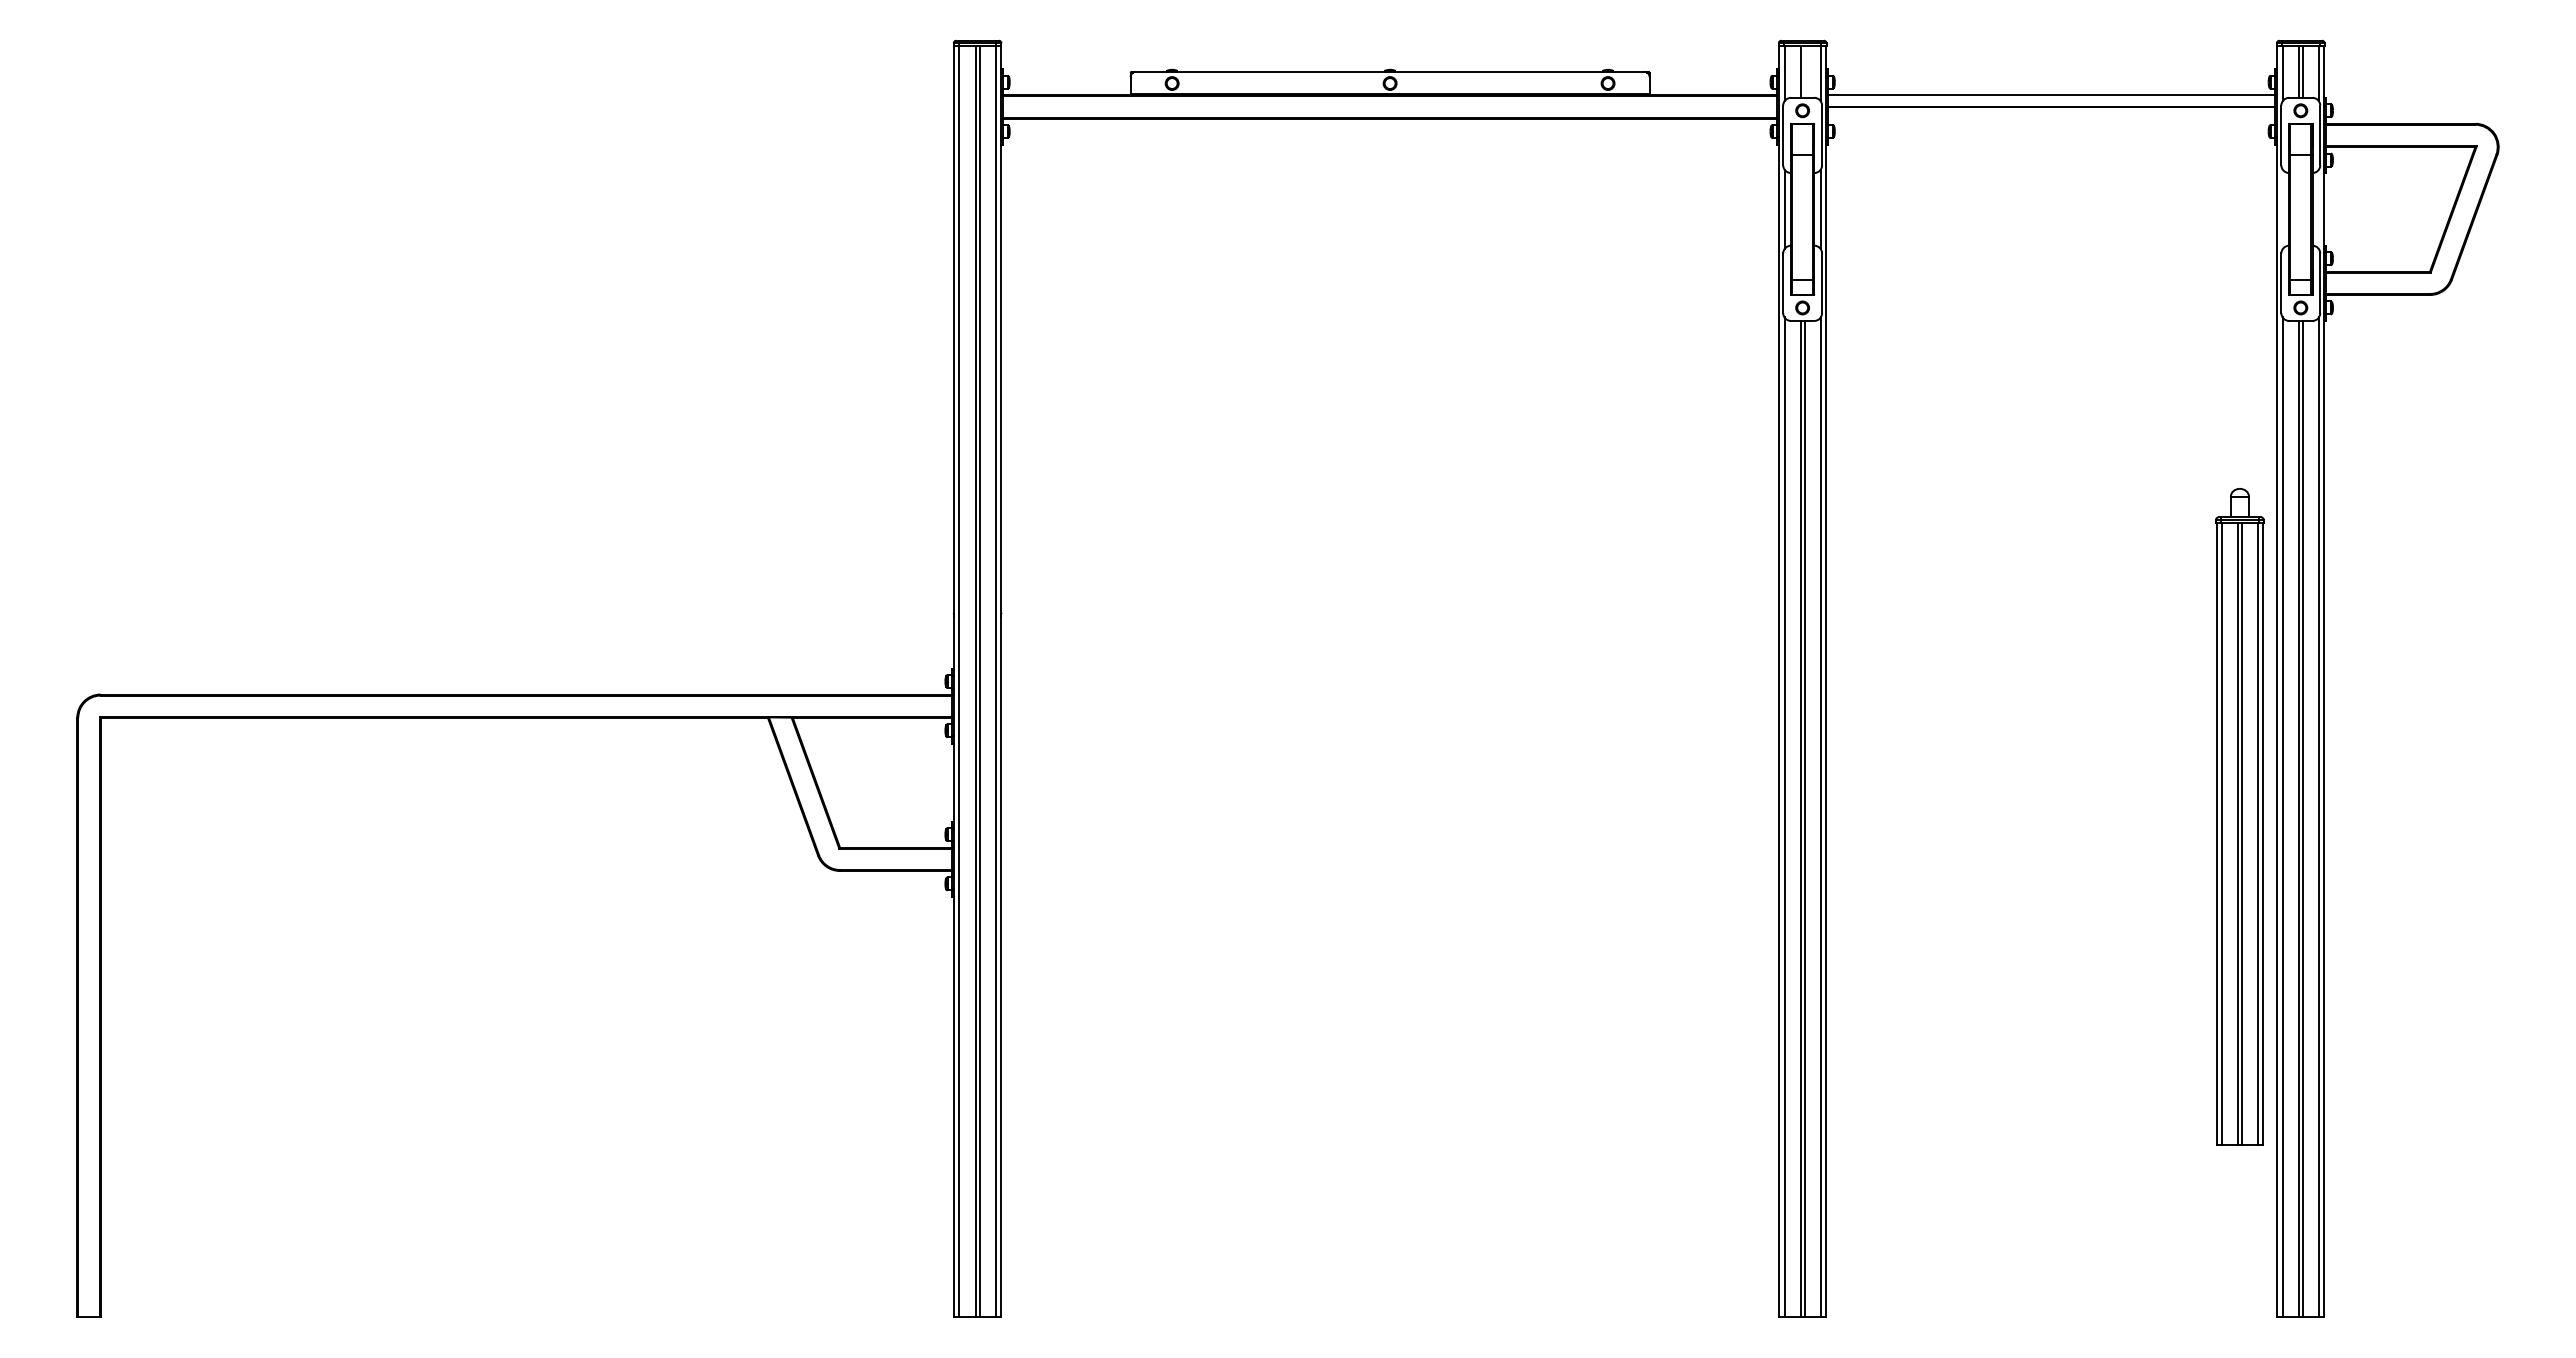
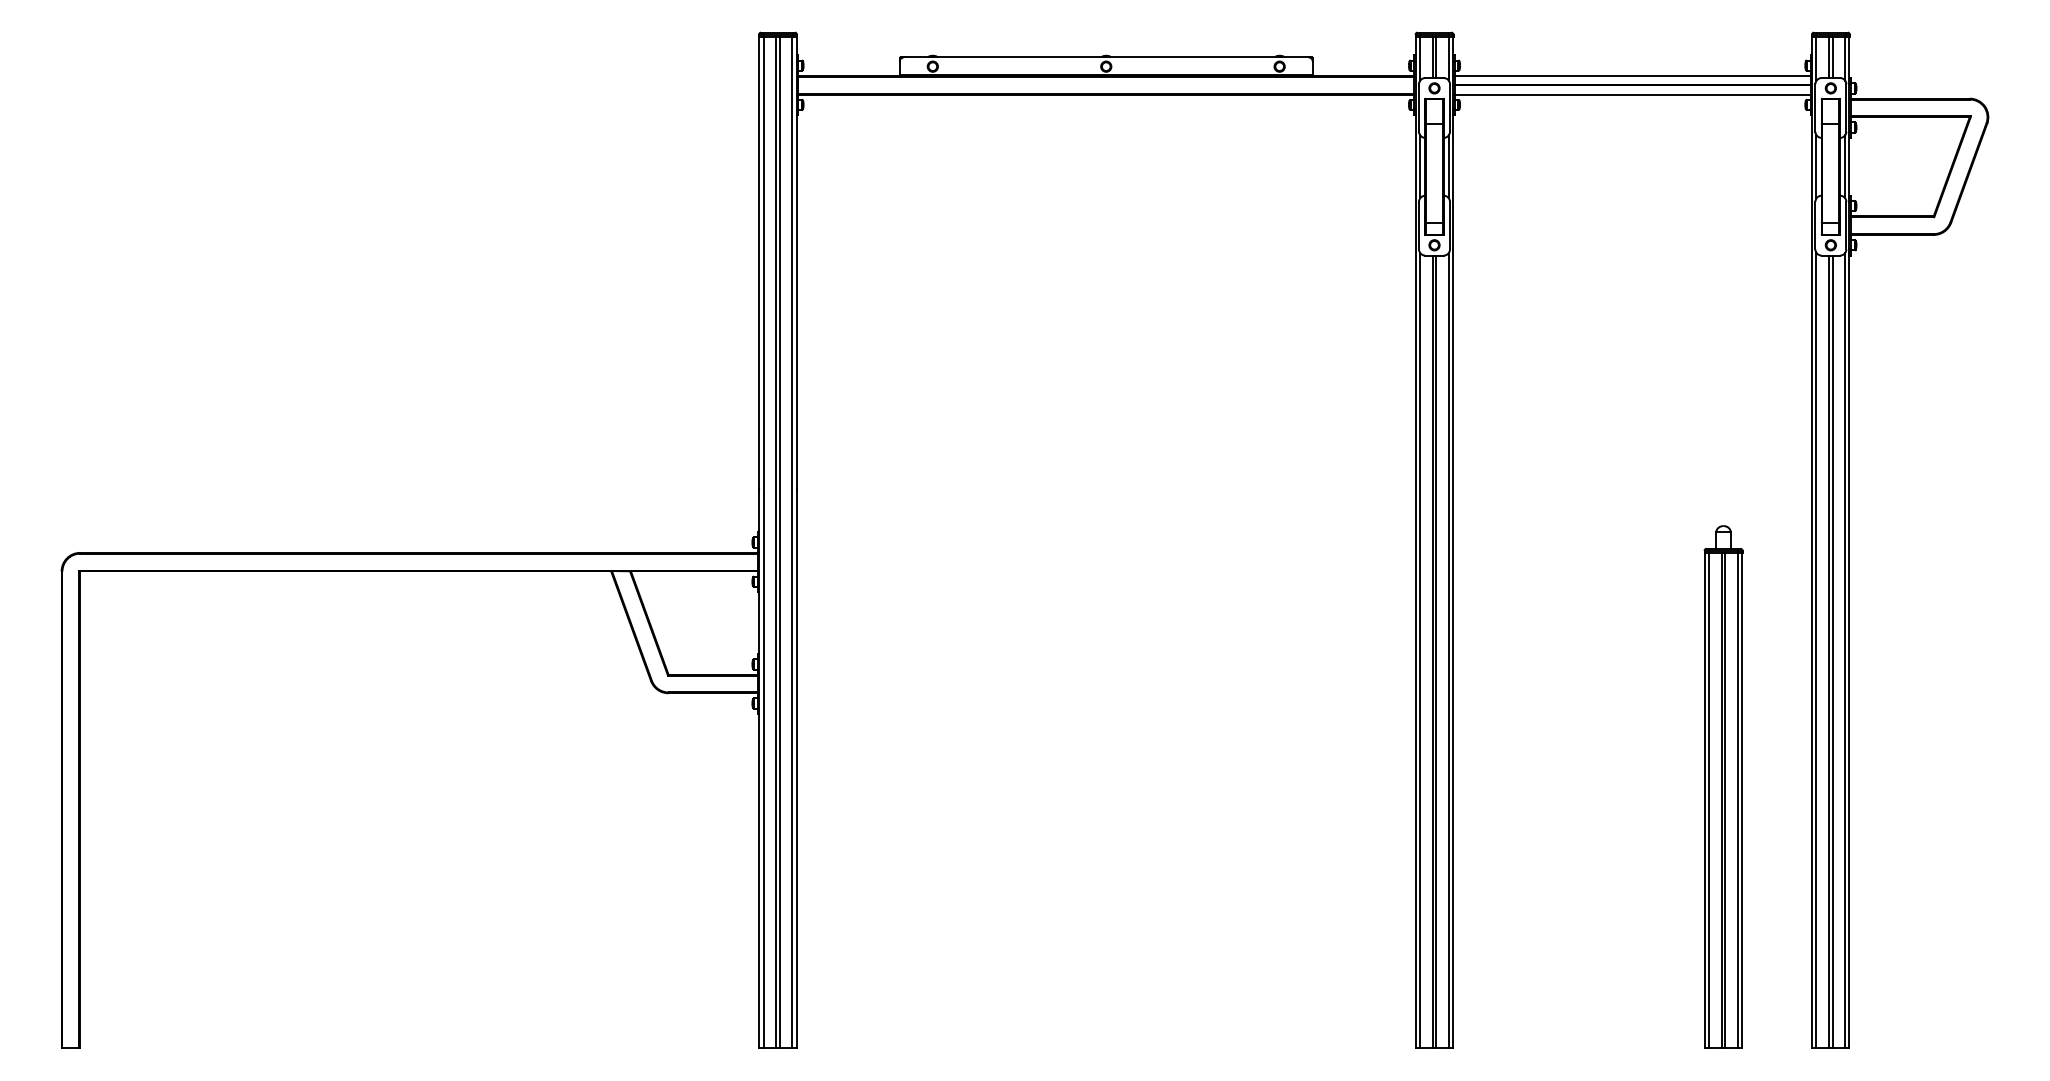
line: (1804, 71) -> (1435, 57), added
line: (2051, 118) -> (1632, 94), added
line: (2282, 209) -> (1816, 166), added
line: (2318, 209) -> (1844, 166), added
part: (2239, 816) -> (1723, 786), moved

